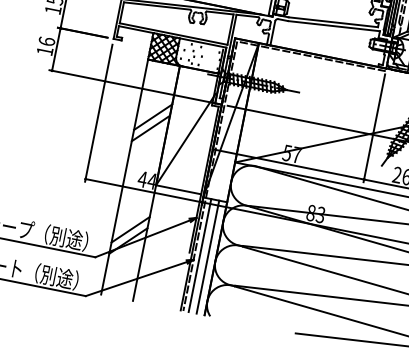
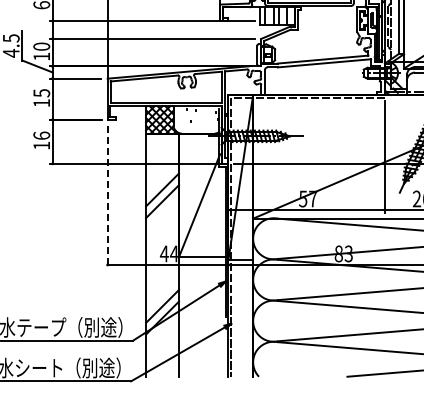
line: (98, 112) -> (107, 196), solid -> dashed
line: (199, 254) -> (236, 317), removed
line: (207, 256) -> (244, 317), removed

